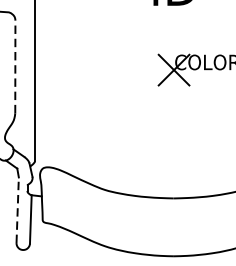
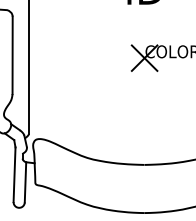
line: (15, 66) -> (12, 55), dashed -> solid
line: (17, 209) -> (14, 174), dashed -> solid

